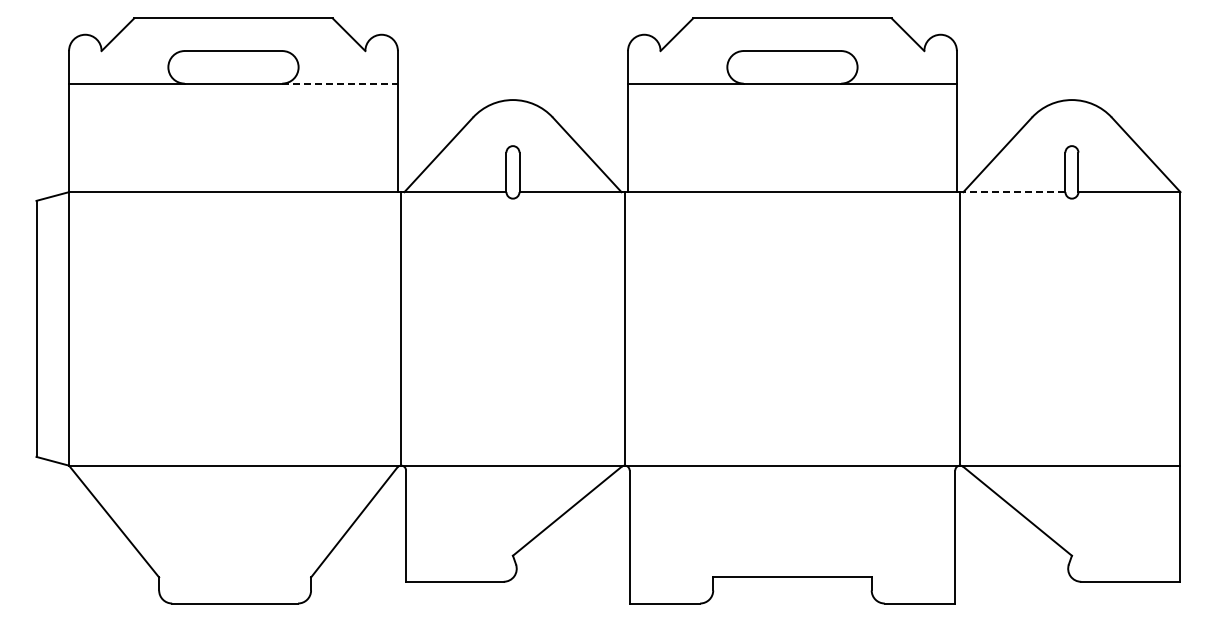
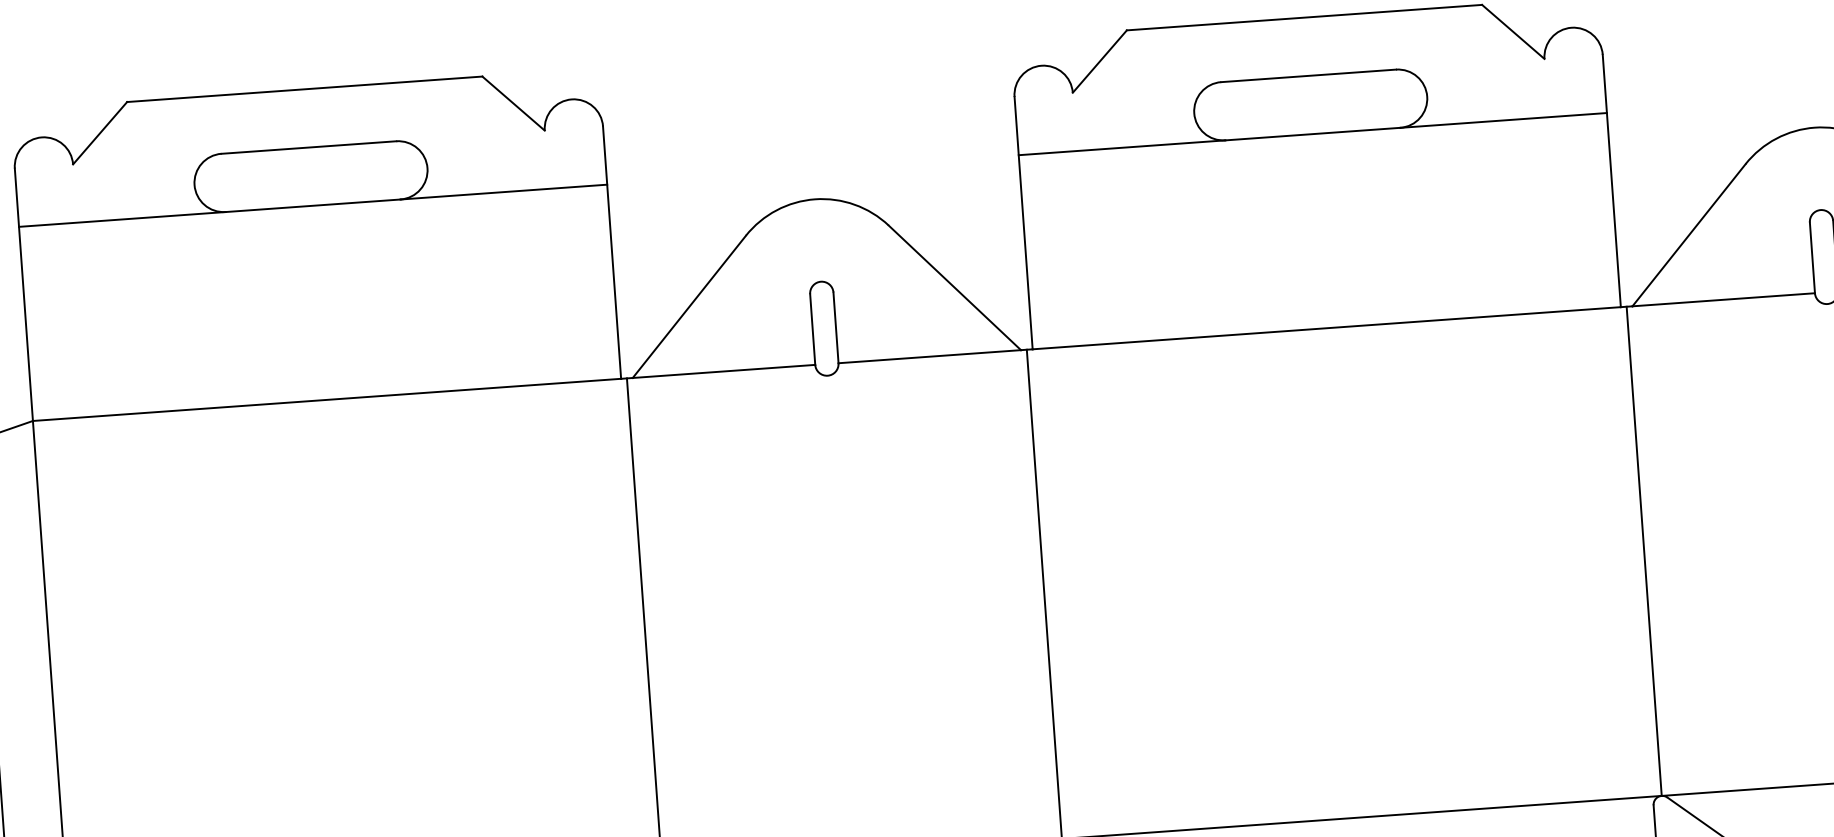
line: (340, 83) -> (504, 191), dashed -> solid
line: (1013, 192) -> (1722, 300), dashed -> solid

